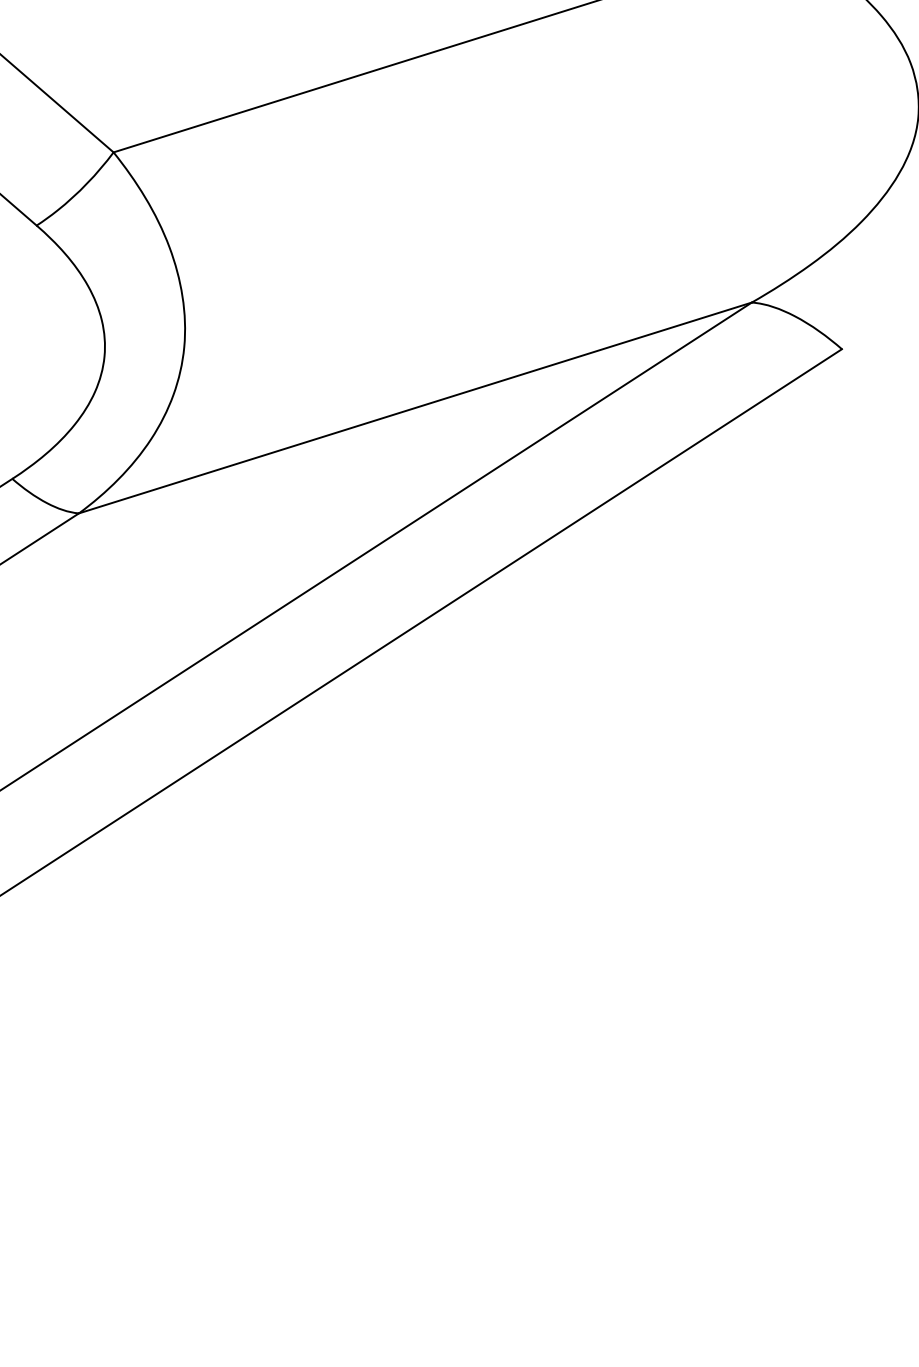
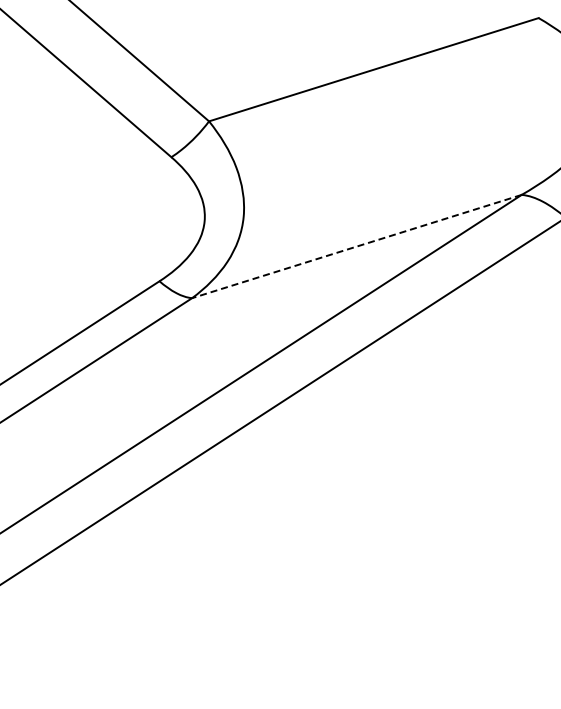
line: (414, 407) -> (356, 246), solid -> dashed

